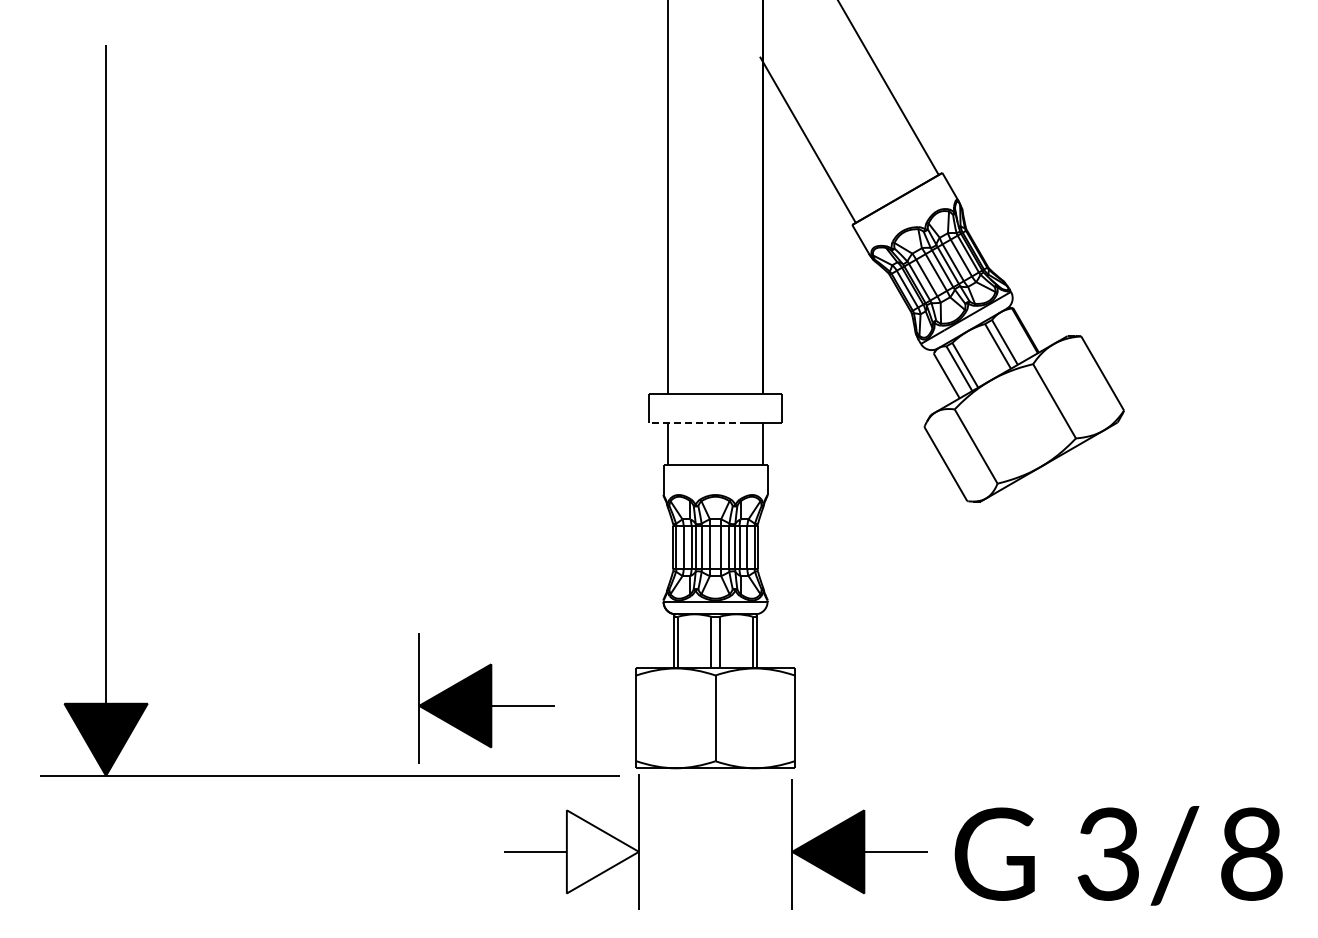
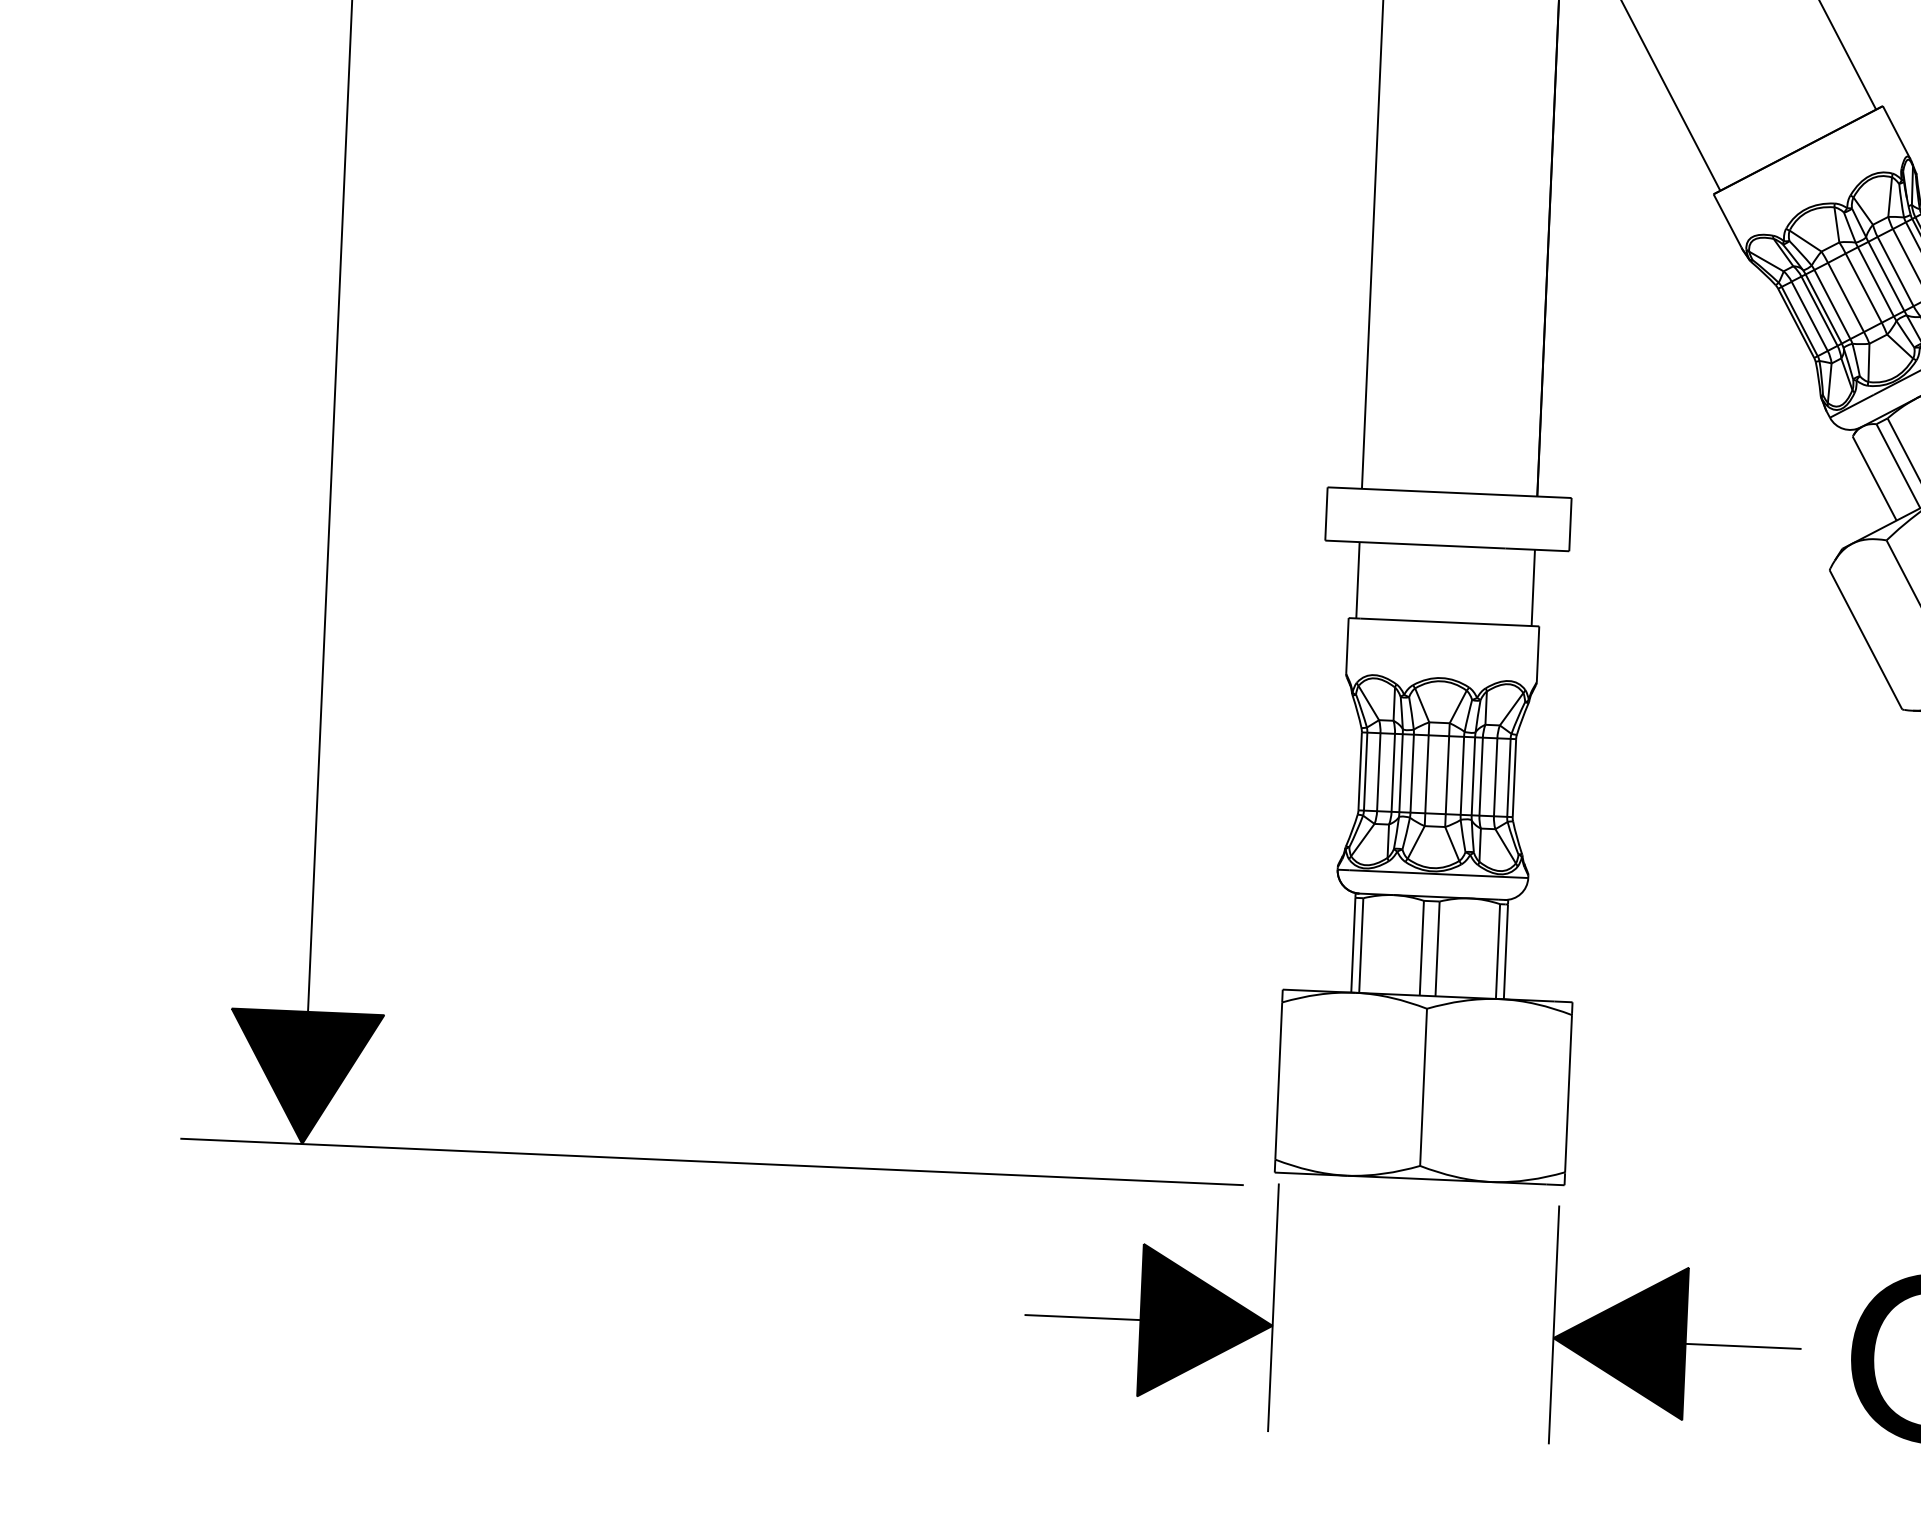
line: (697, 422) -> (1414, 543), dashed -> solid
part: (486, 698) -> (1005, 1032), removed
fill: (602, 851) -> (1205, 1322), added

